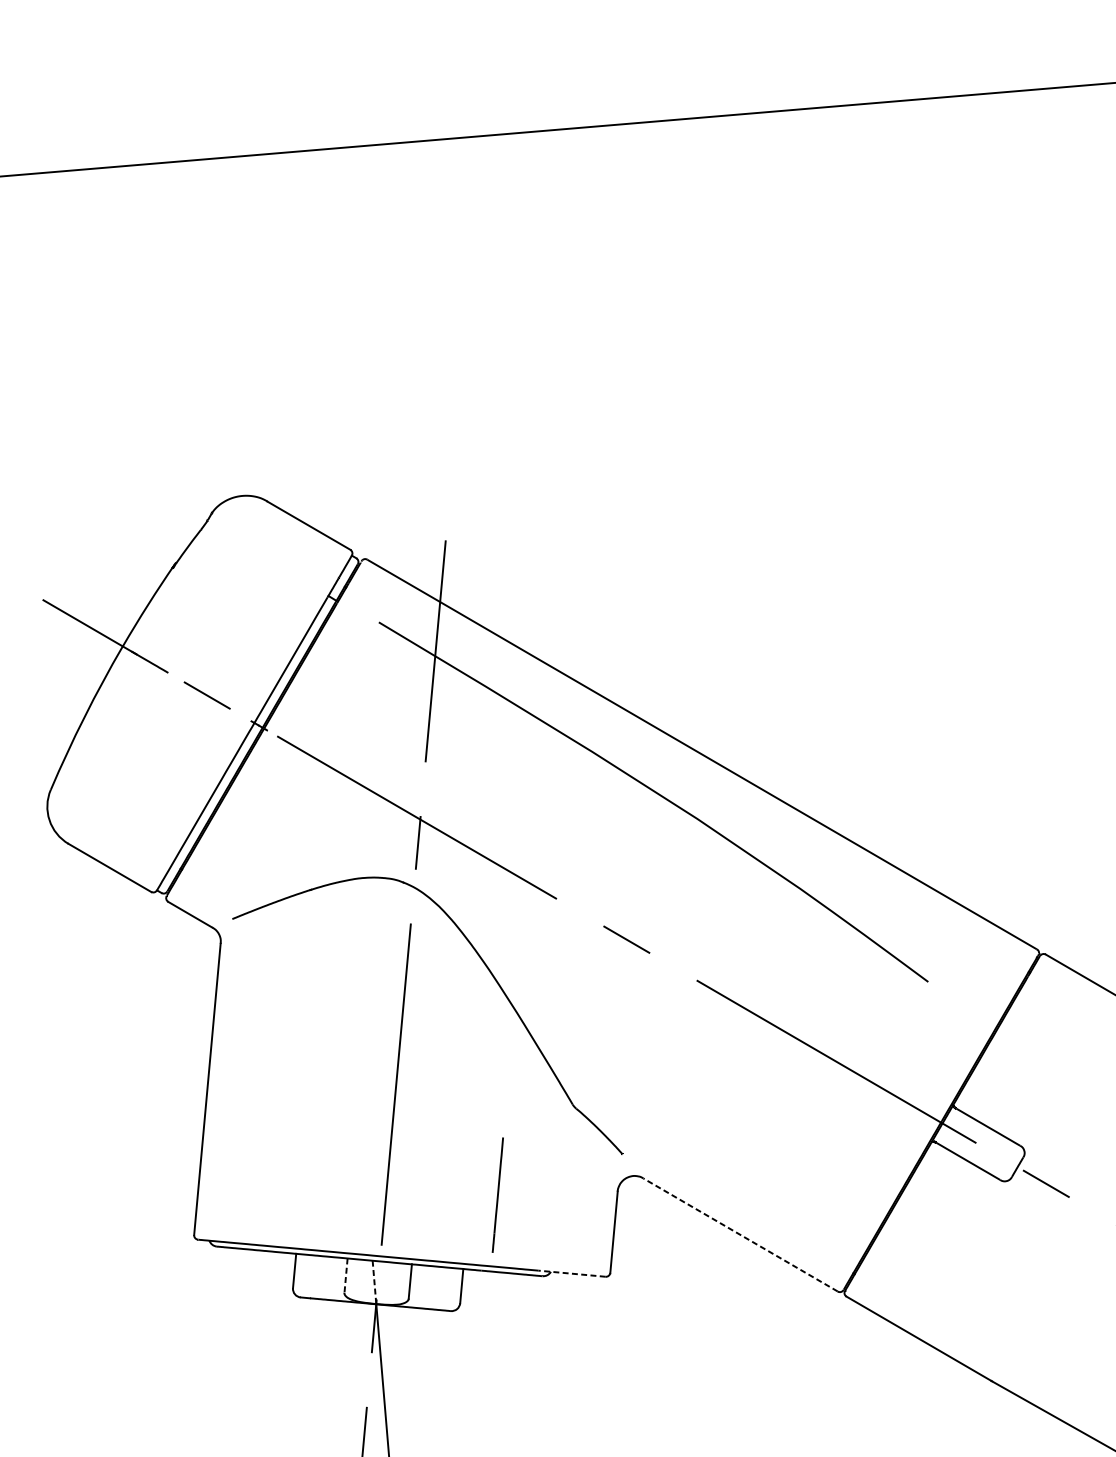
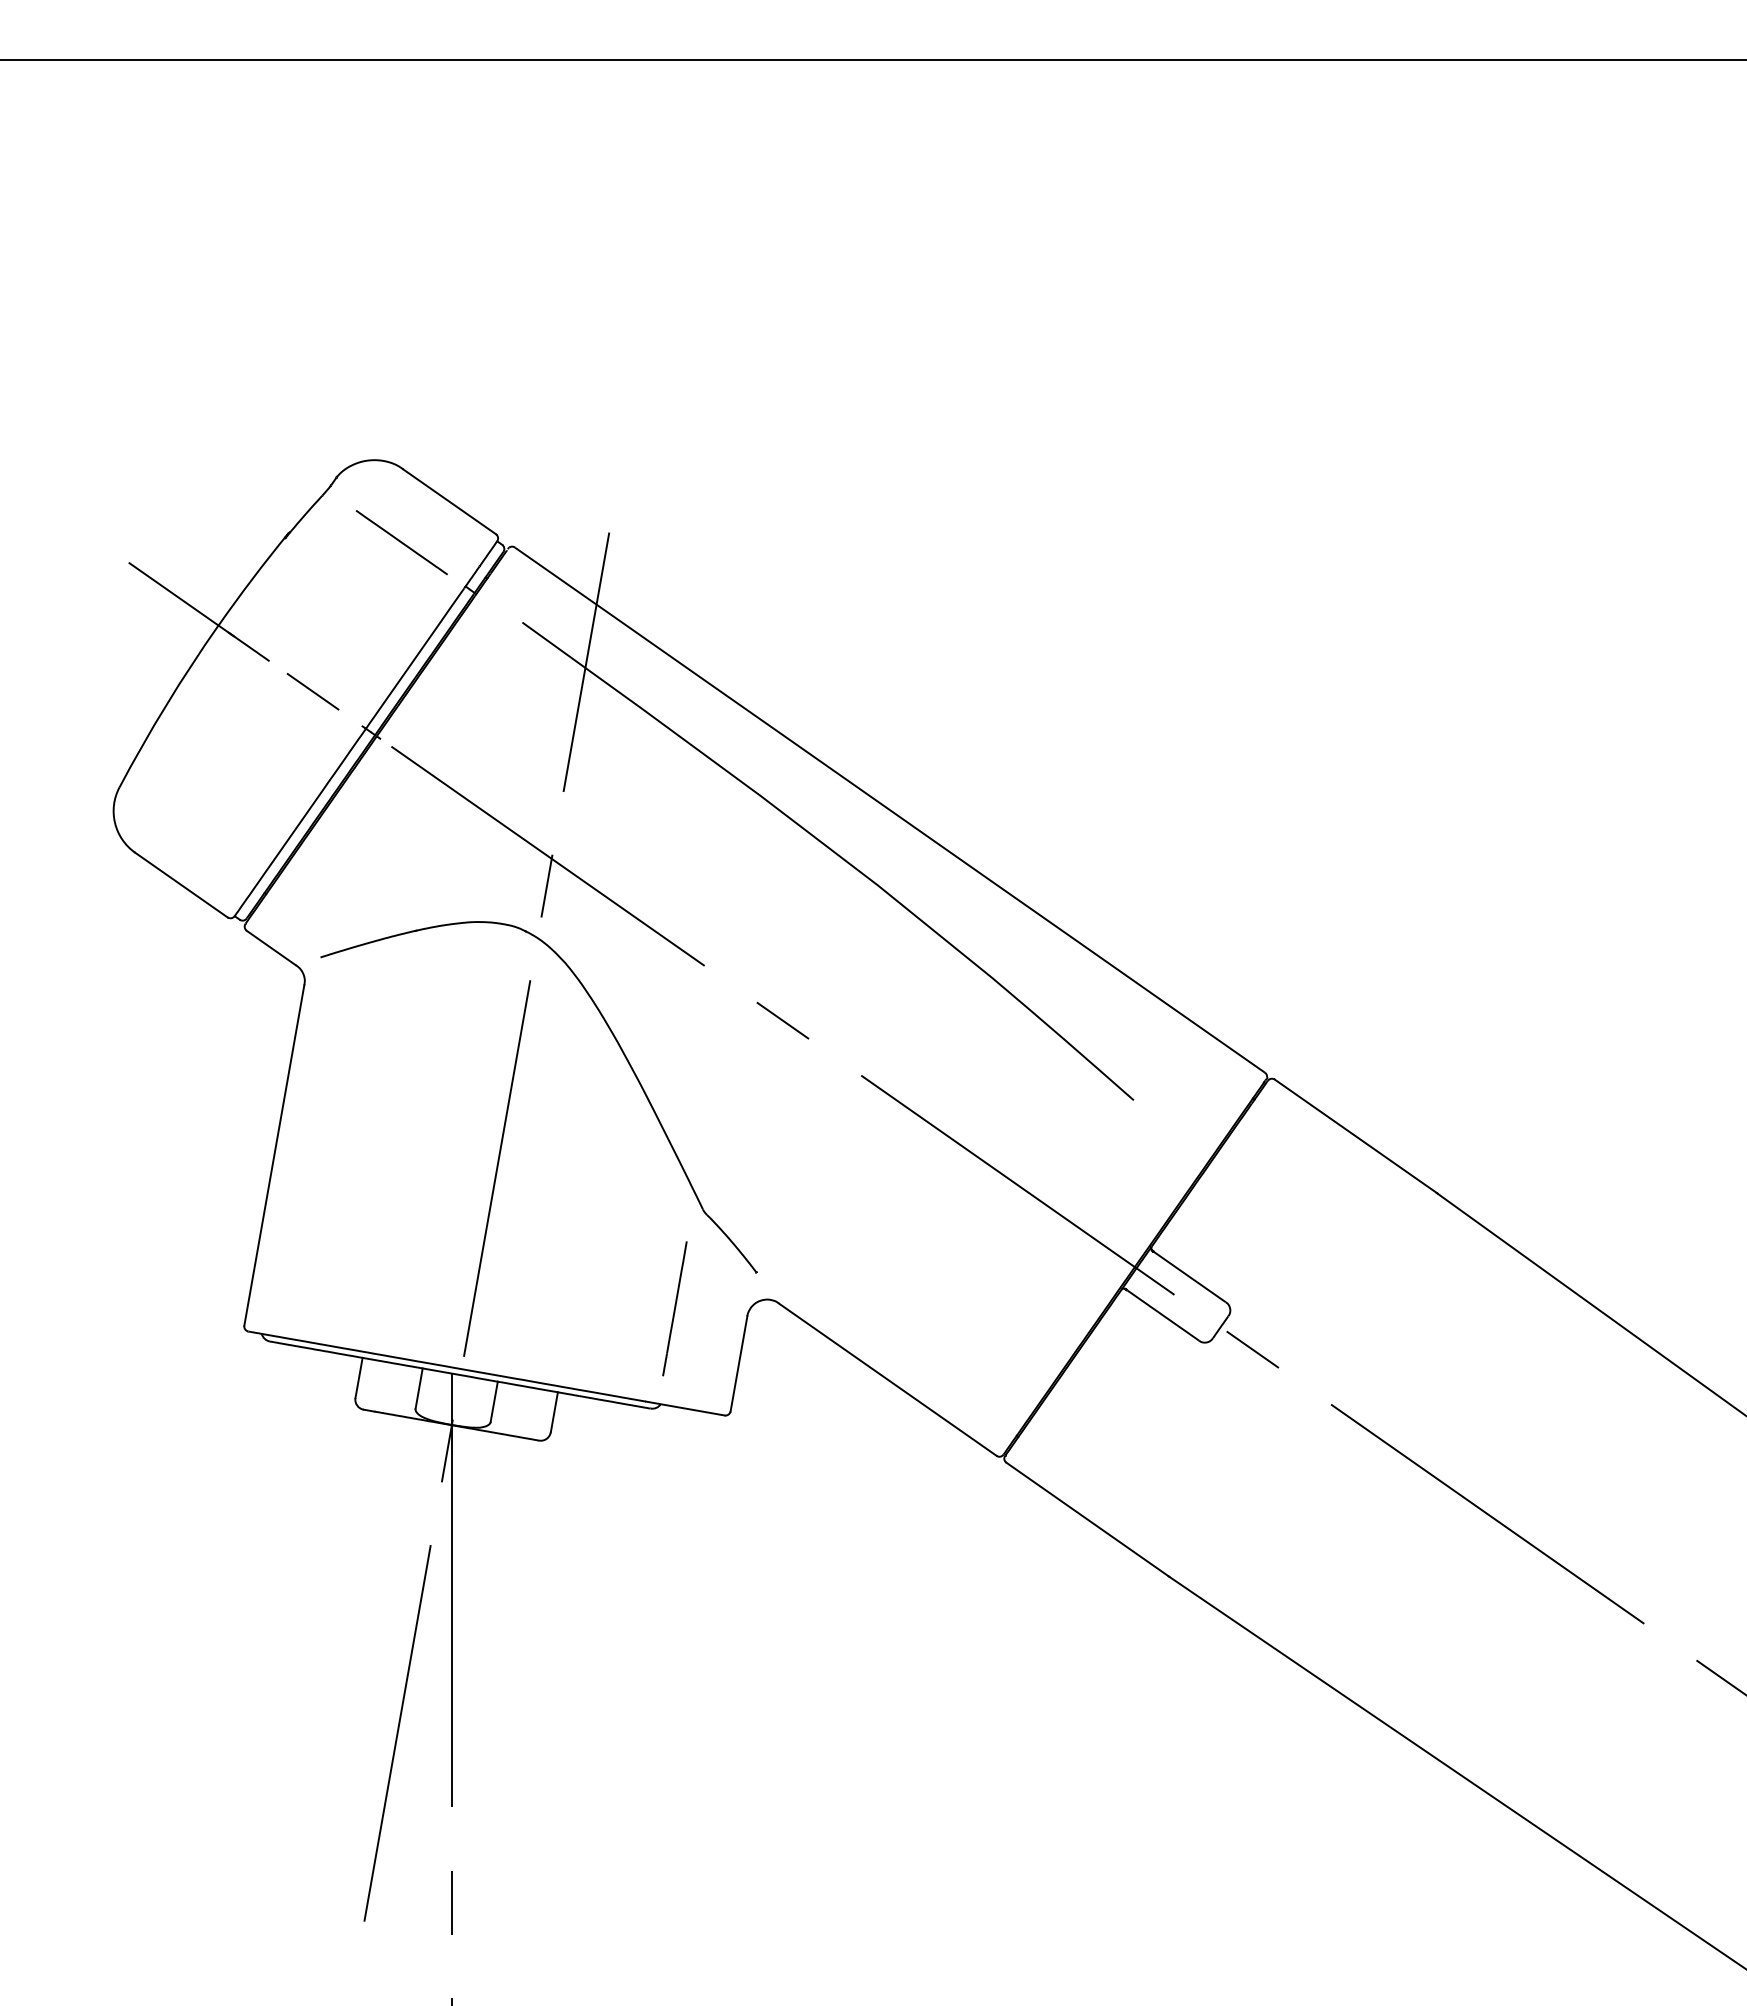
line: (271, 563) -> (401, 542), added
line: (497, 1194) -> (674, 1308), moved
line: (740, 1234) -> (887, 1379), dashed -> solid
line: (572, 1273) -> (685, 1408), dashed -> solid
line: (346, 1275) -> (419, 1388), dashed -> solid
line: (374, 1282) -> (451, 1399), dashed -> solid

